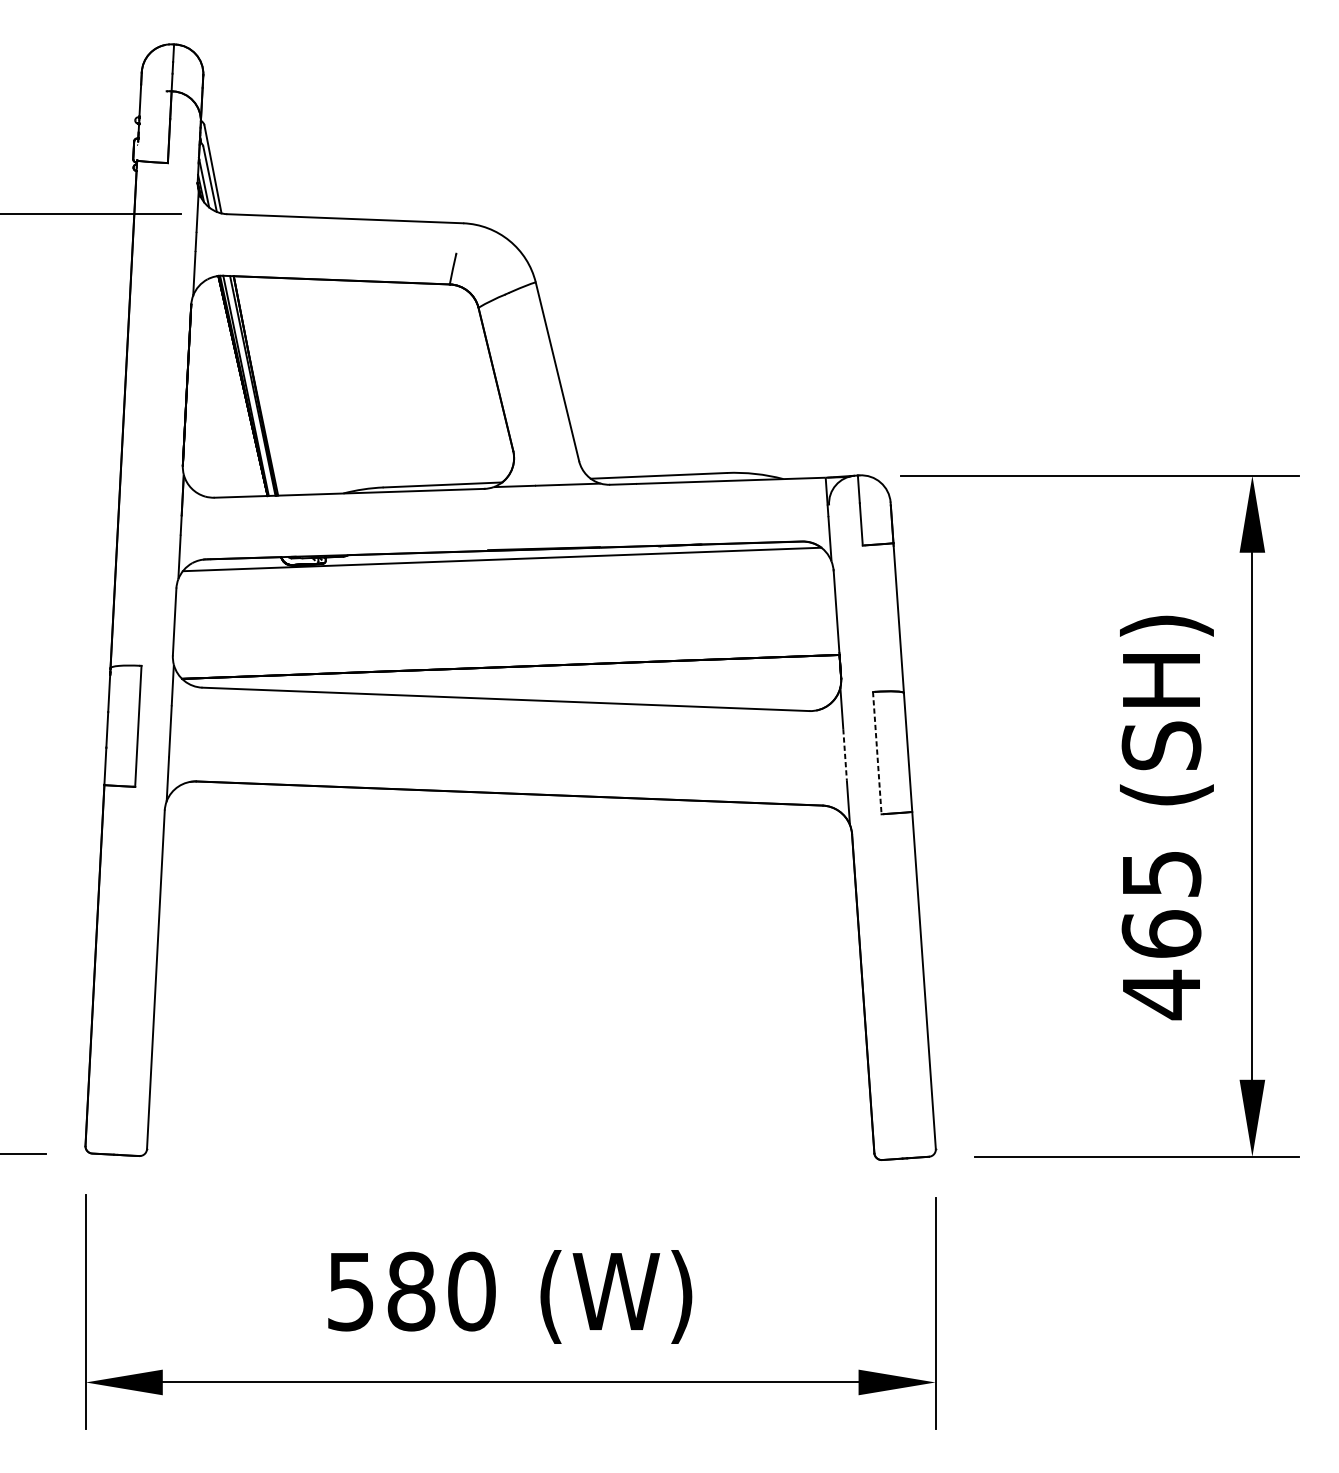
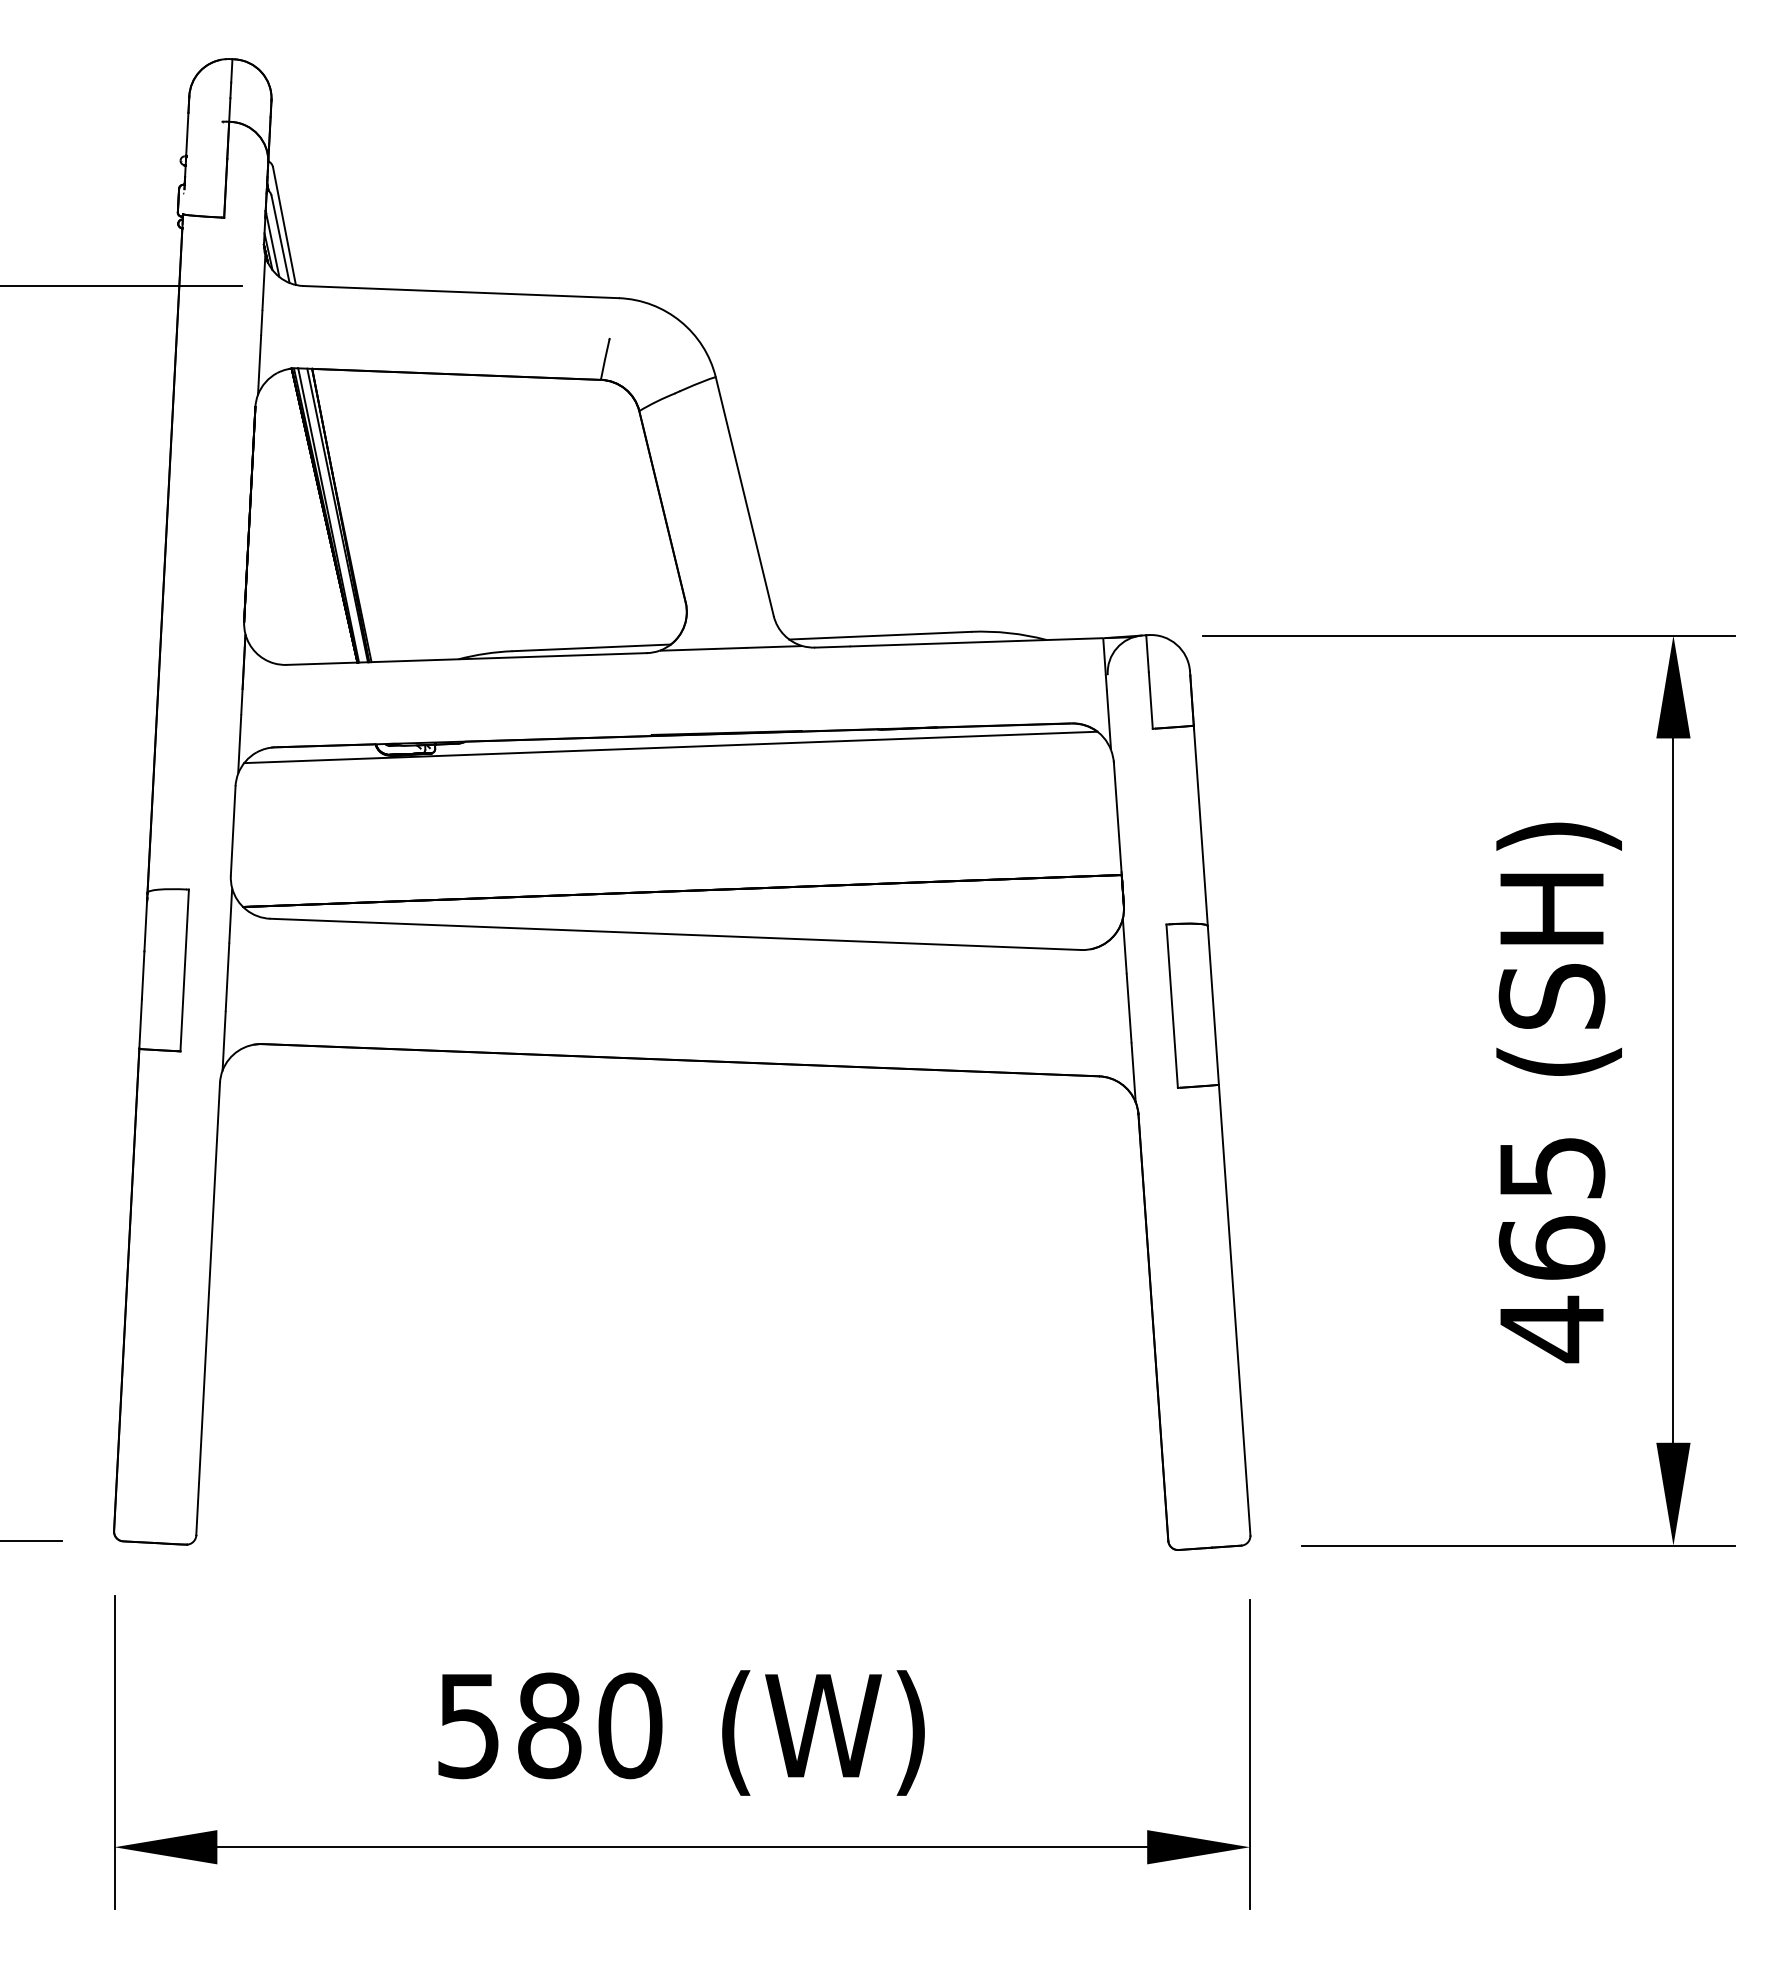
line: (877, 753) -> (1172, 1006), dashed -> solid
line: (845, 754) -> (1129, 1008), dashed -> solid

